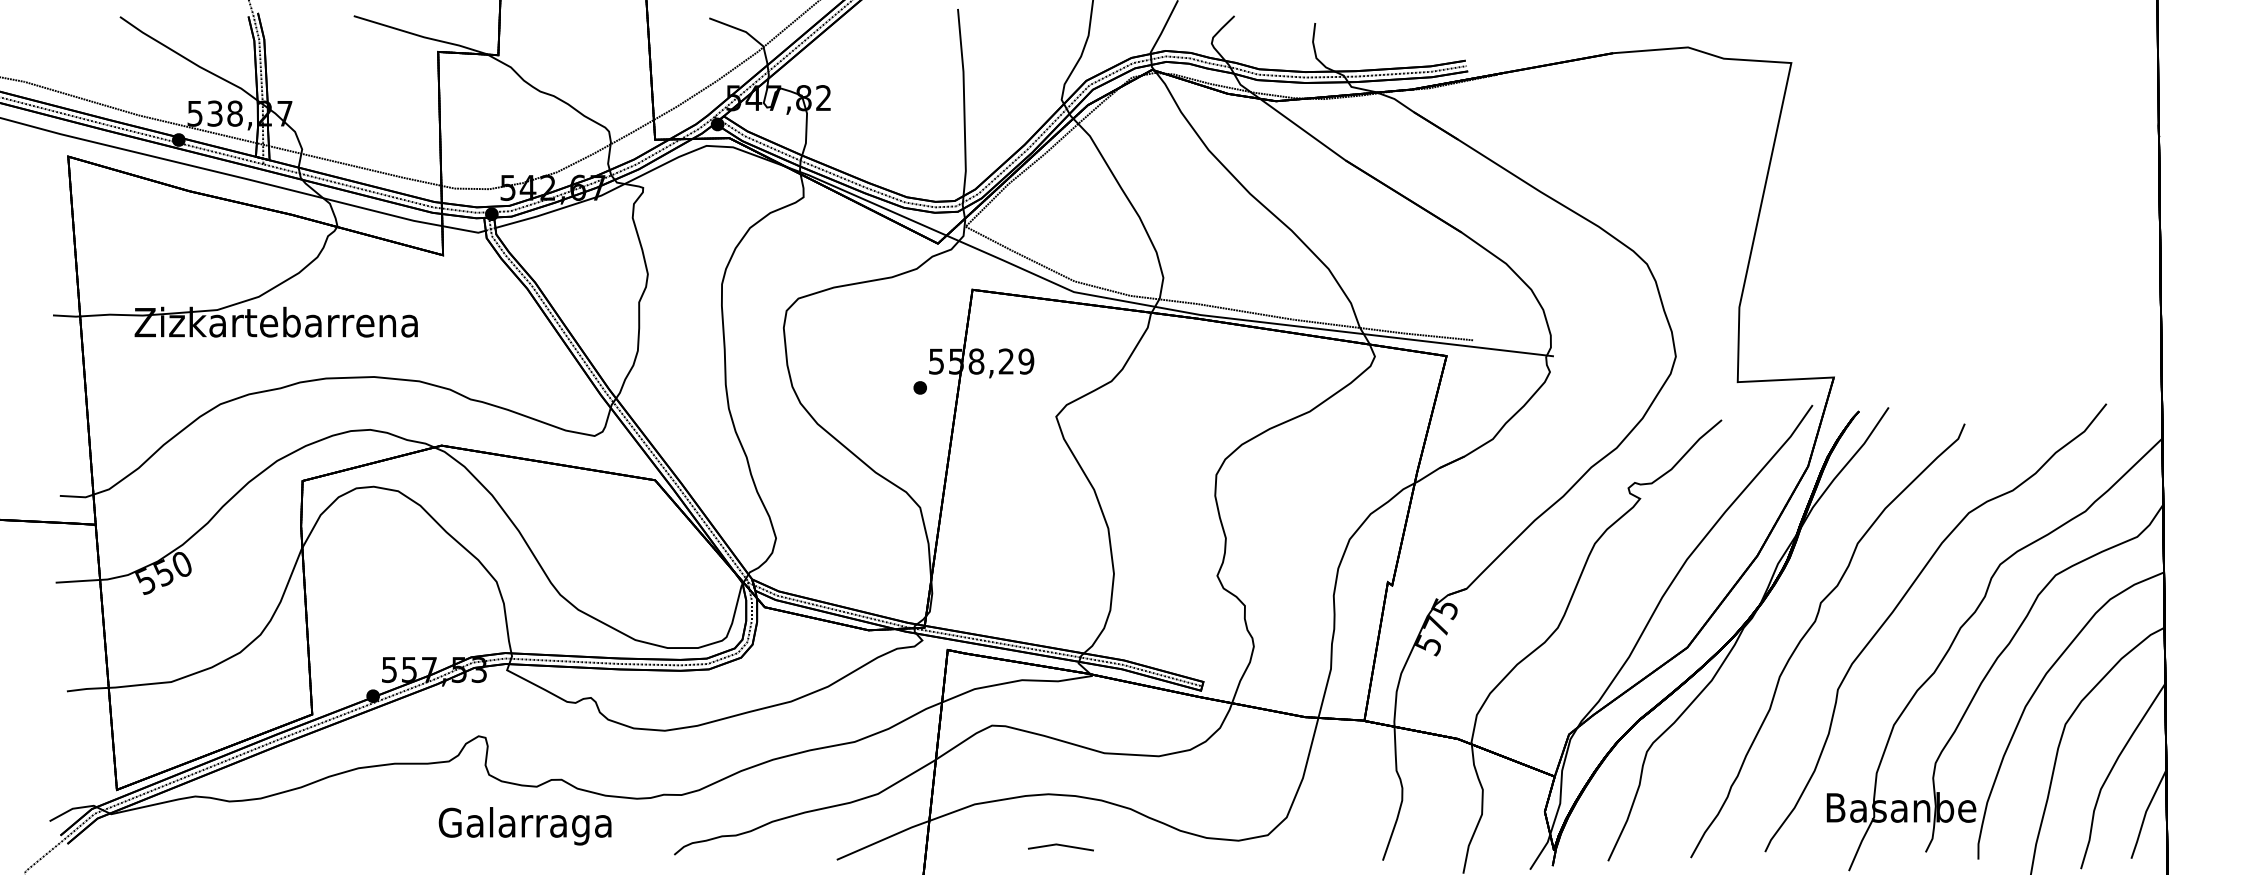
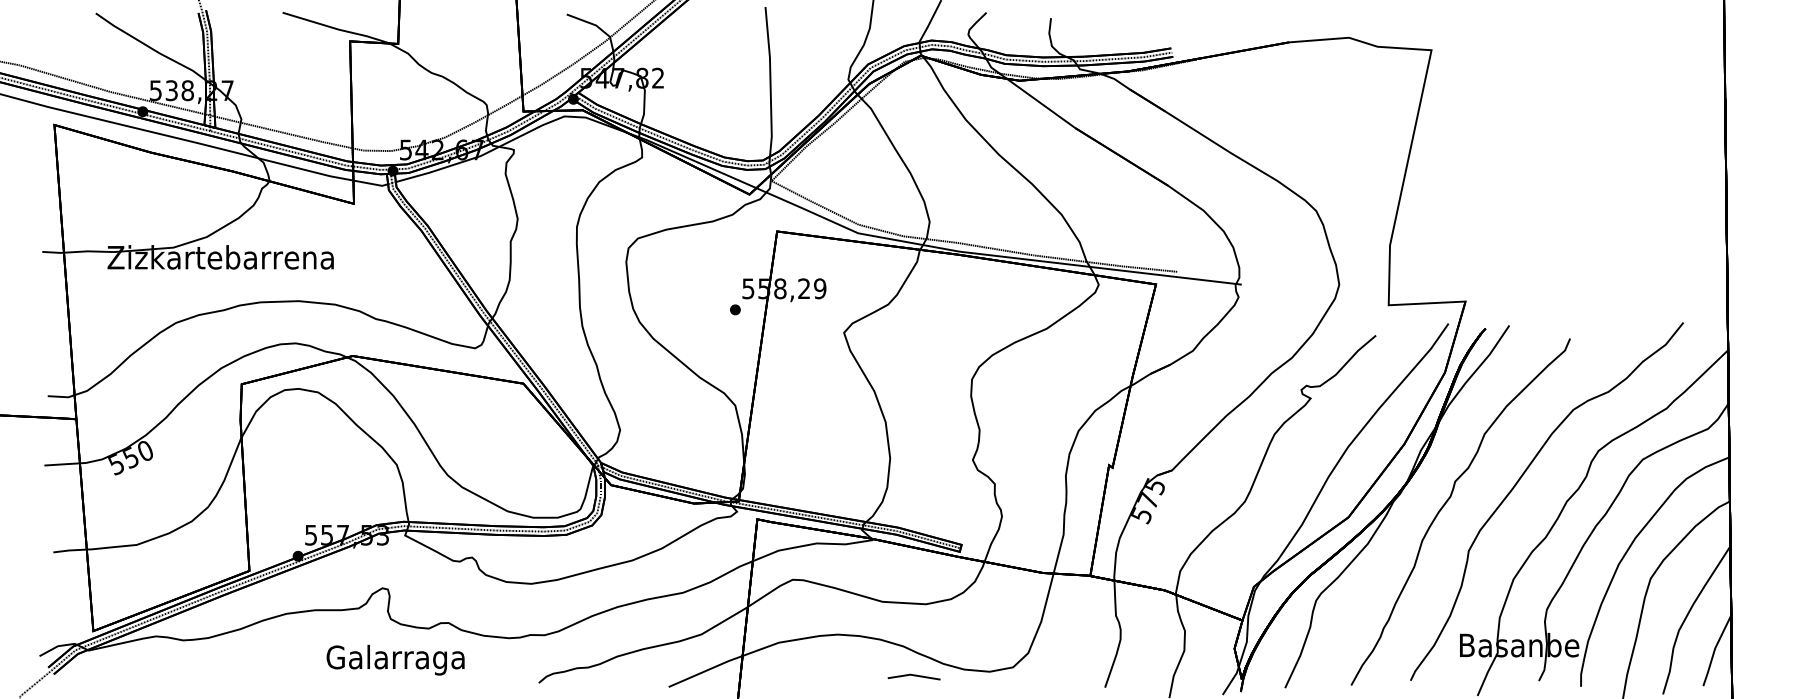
text: (524, 826) -> (395, 660), moved
line: (1061, 846) -> (914, 676), moved

